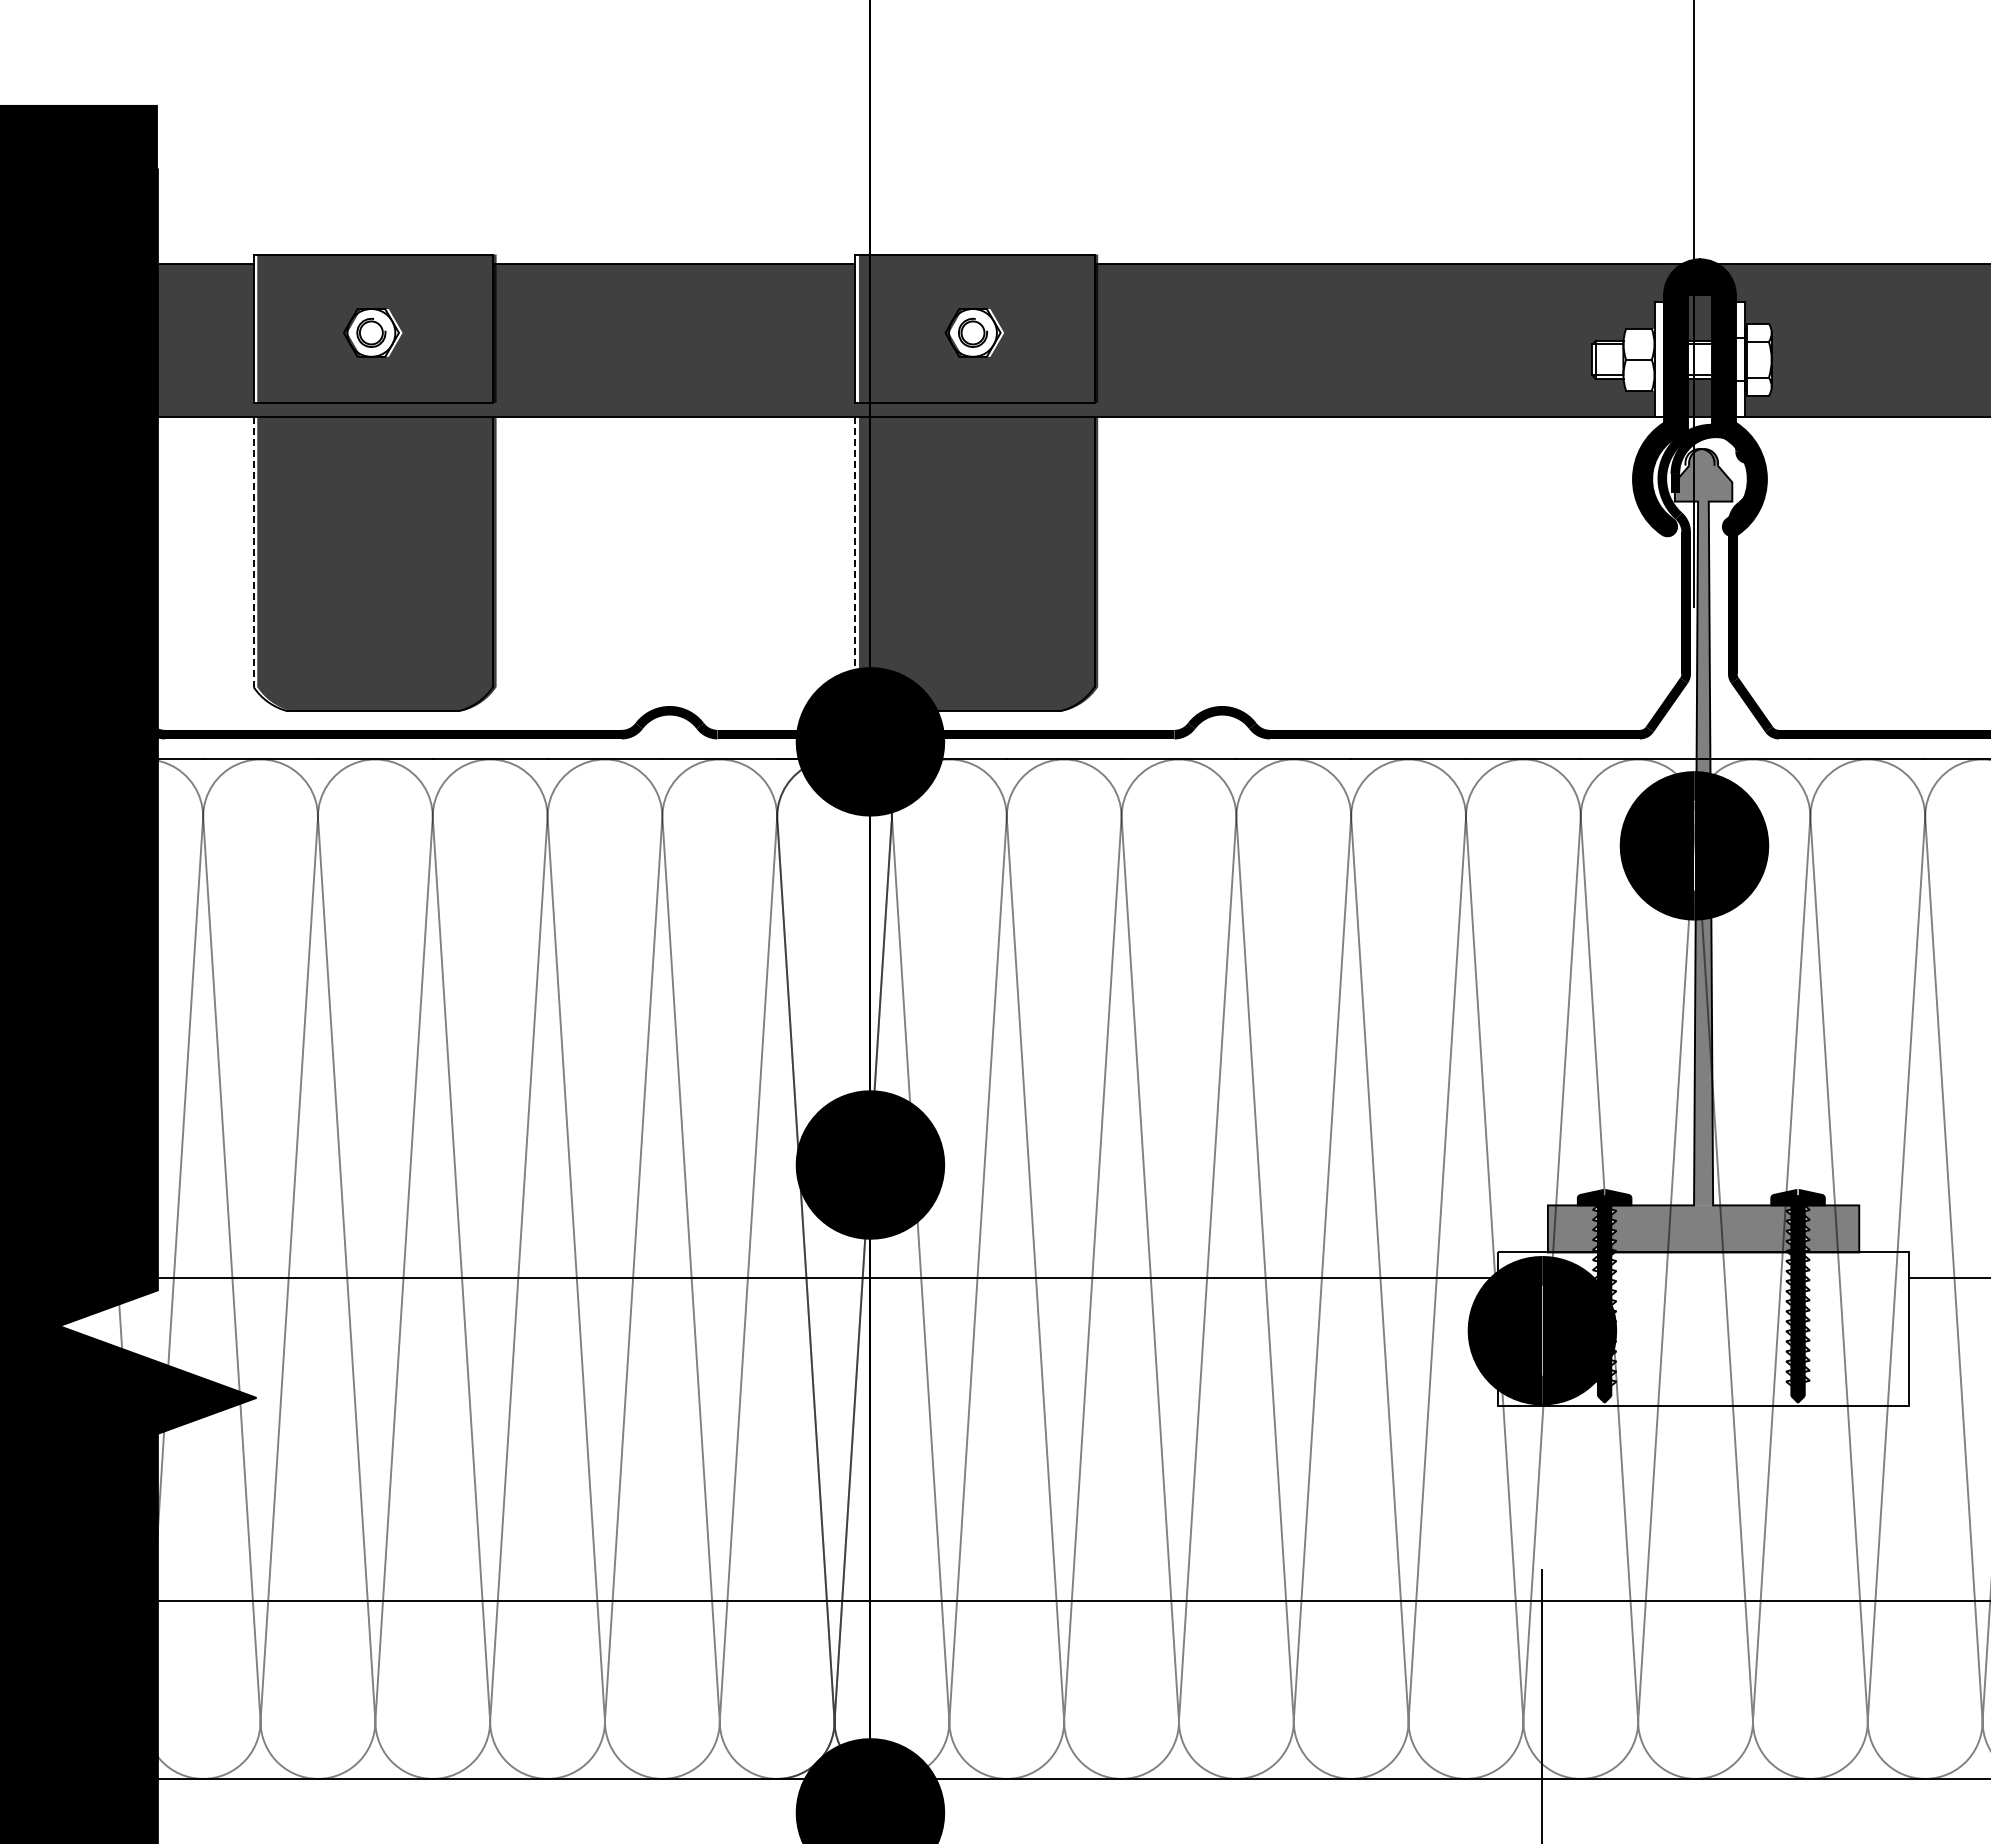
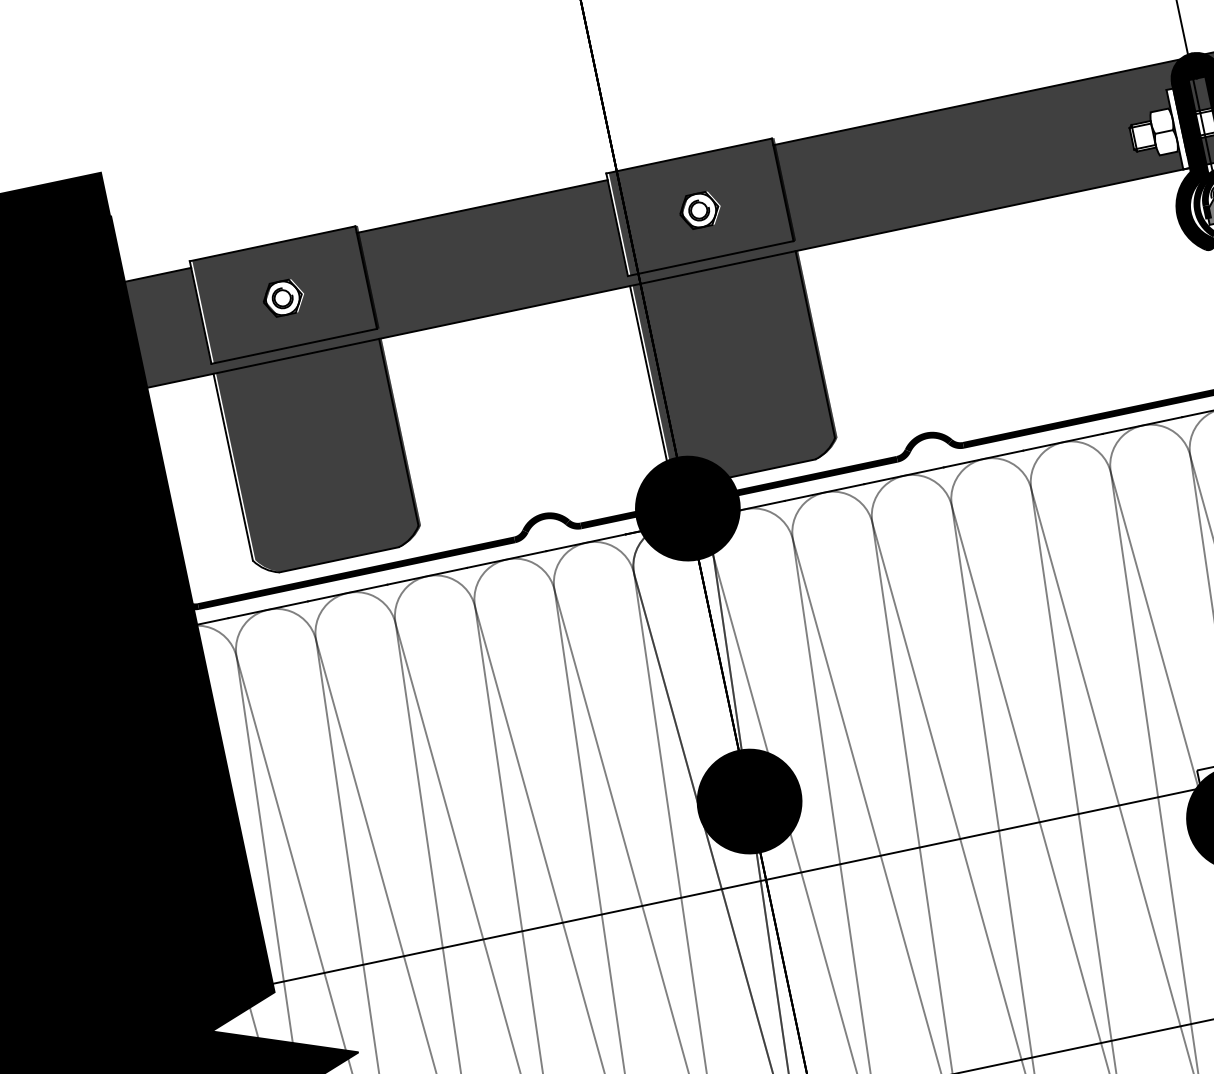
line: (253, 552) -> (233, 467), dashed -> solid
line: (855, 552) -> (649, 379), dashed -> solid

